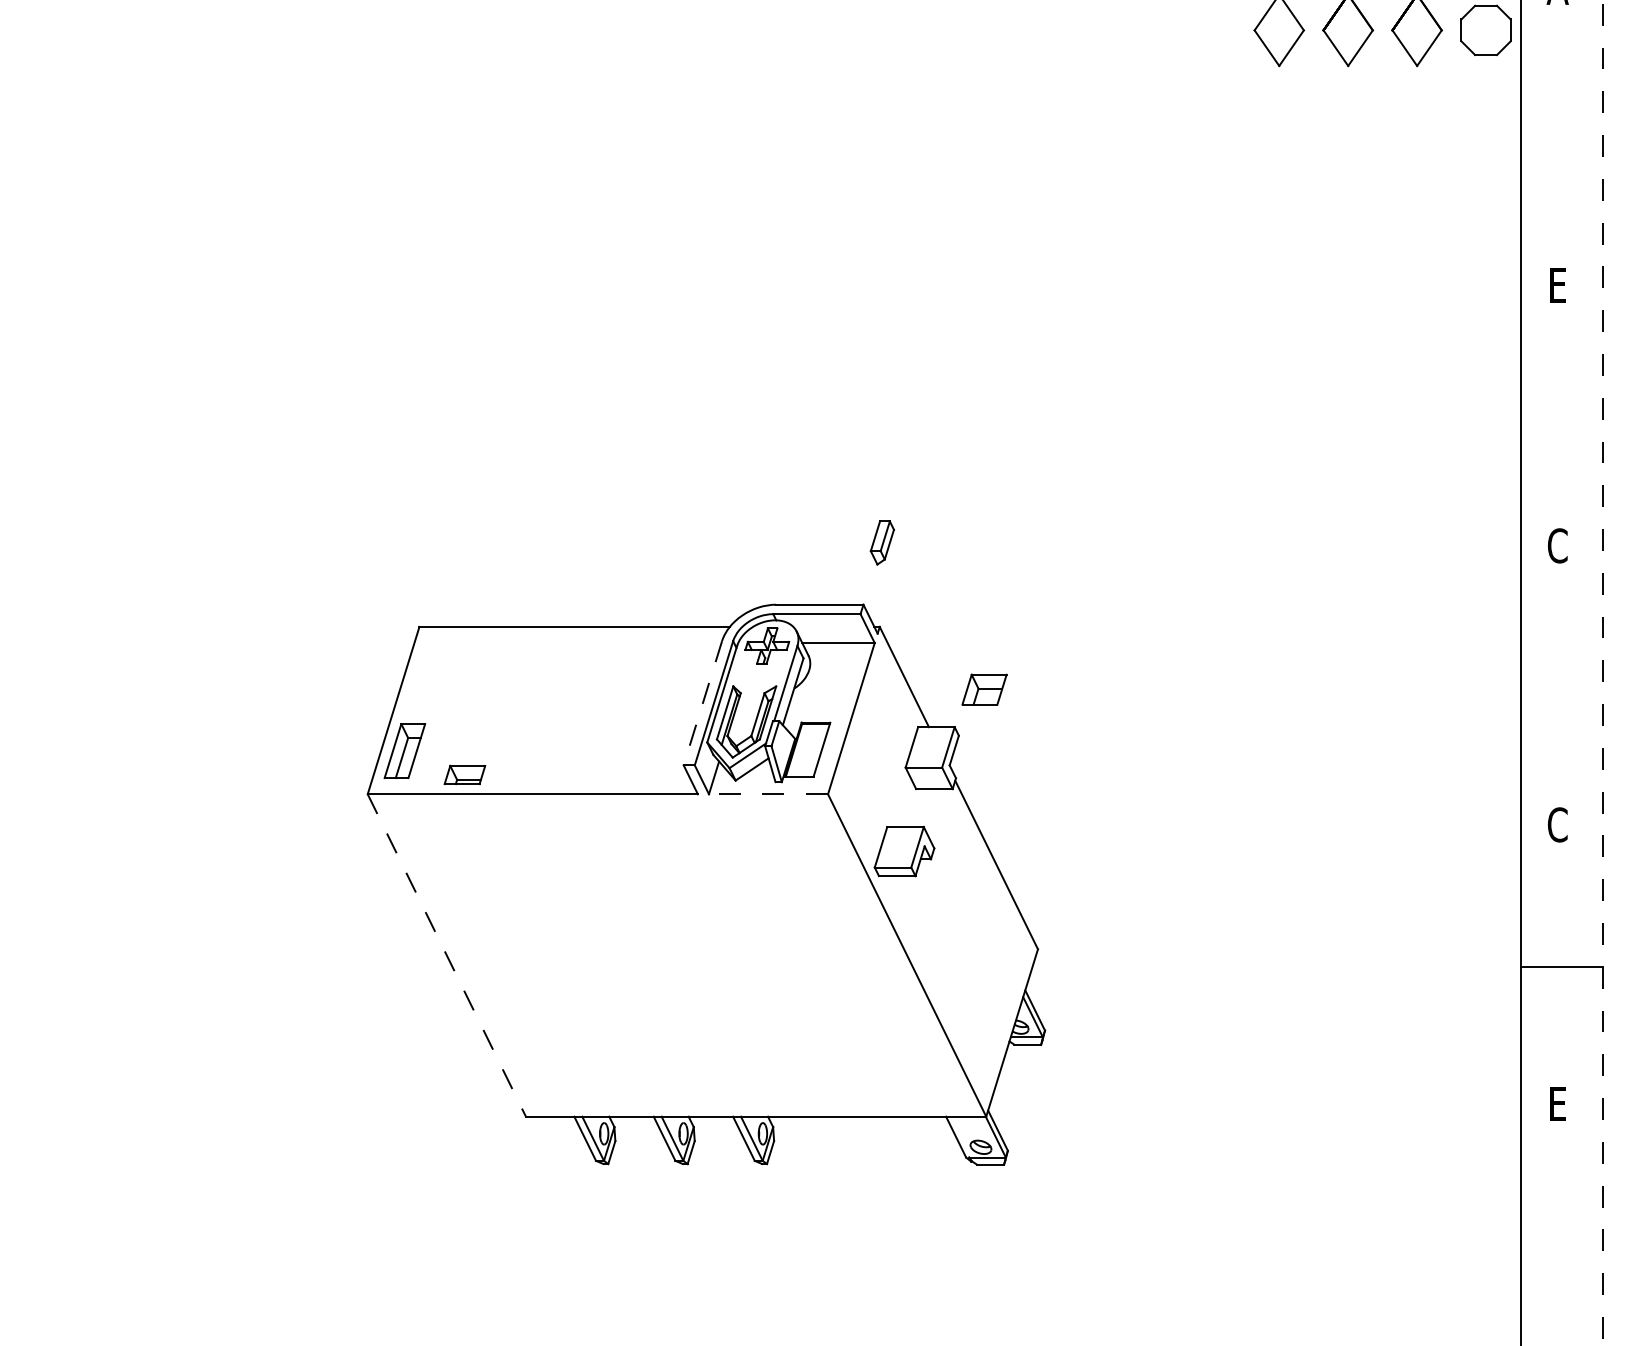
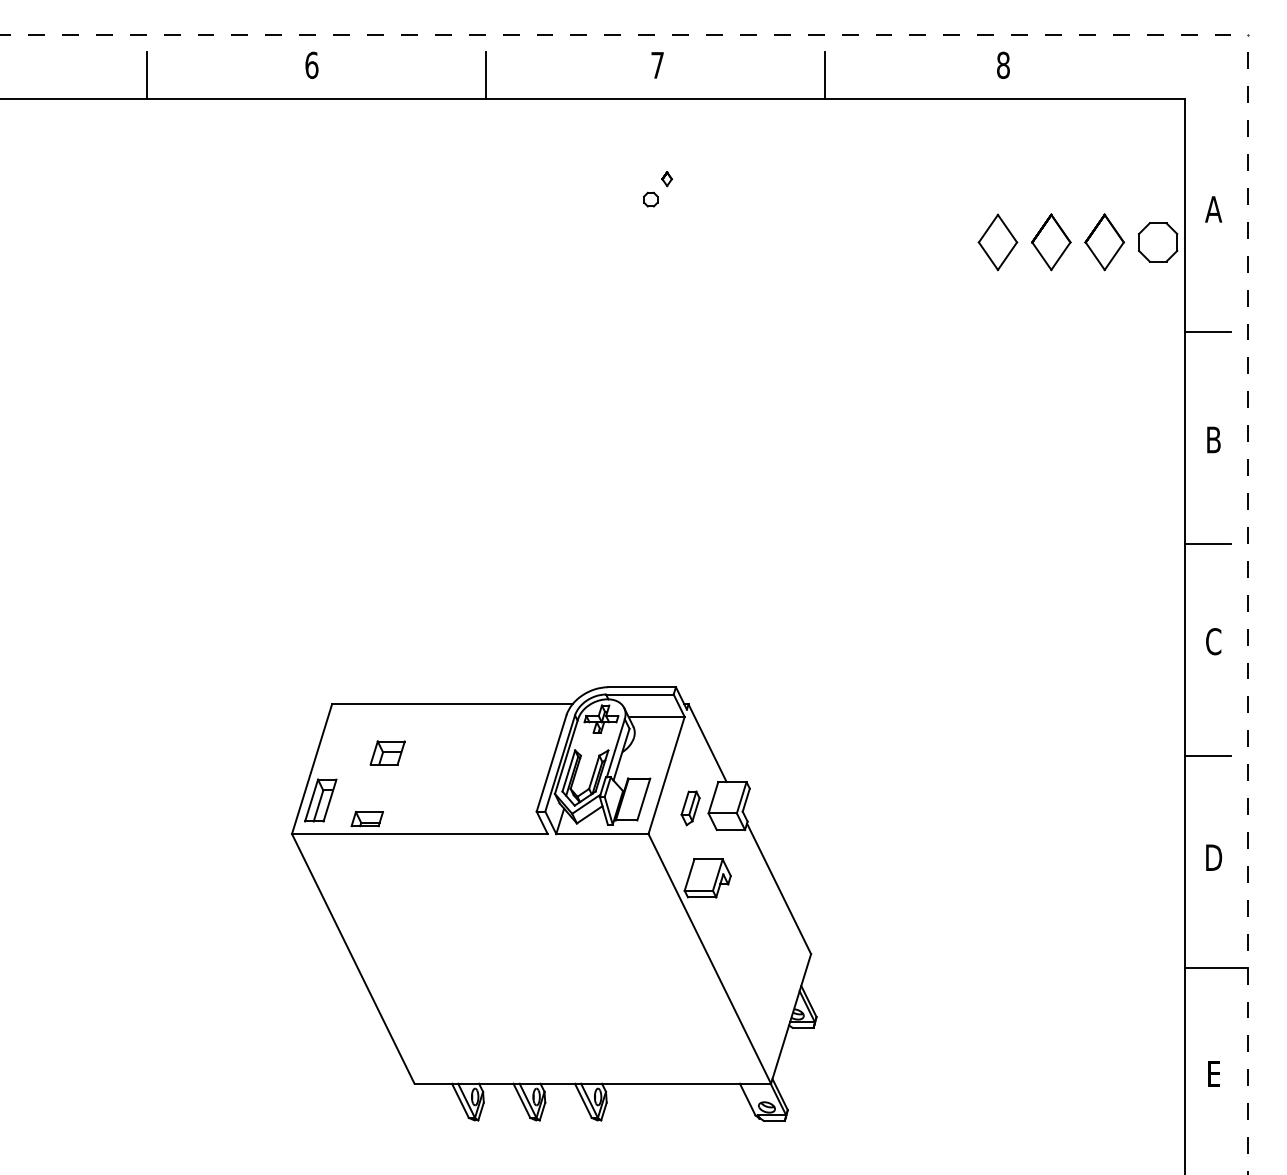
line: (1549, 146) -> (1207, 332), added
text: (1557, 284) -> (1213, 439), E -> B
line: (1549, 419) -> (1207, 543), added
part: (882, 543) -> (690, 808), moved
part: (984, 688) -> (387, 752), moved
line: (1549, 692) -> (1207, 755), added
line: (702, 704) -> (551, 764), dashed -> solid
line: (767, 794) -> (601, 834), dashed -> solid
text: (1558, 824) -> (1214, 857), C -> D
line: (447, 956) -> (353, 959), dashed -> solid

